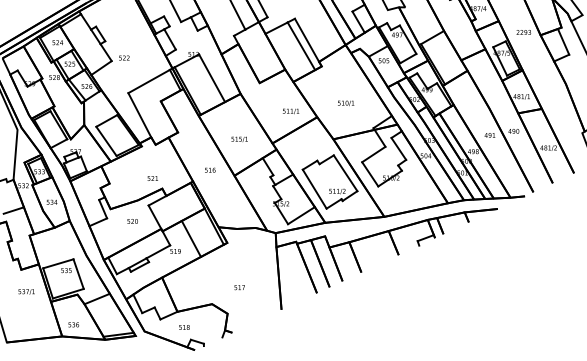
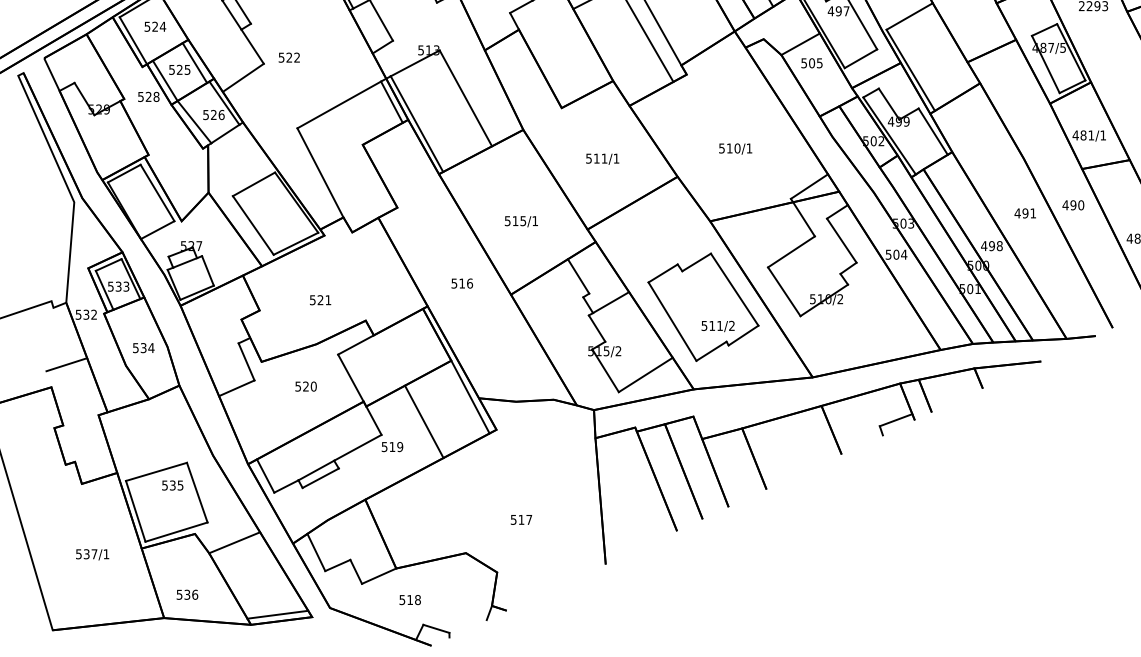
text: (291, 111) -> (603, 159), moved
text: (152, 178) -> (319, 300), moved
text: (26, 291) -> (92, 553), moved

